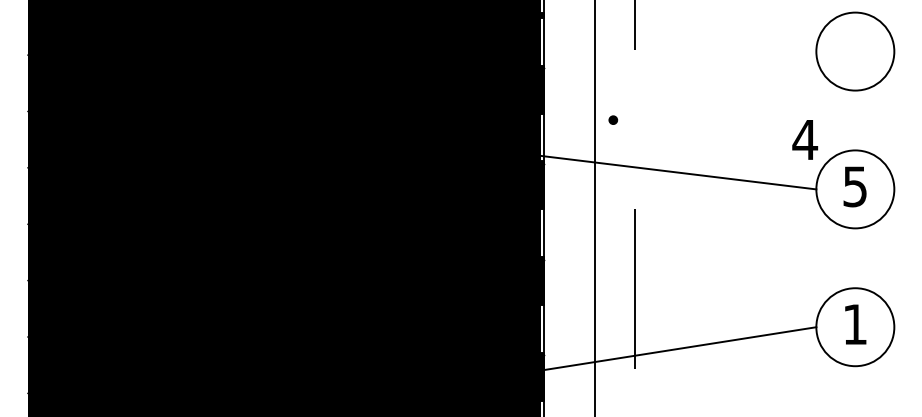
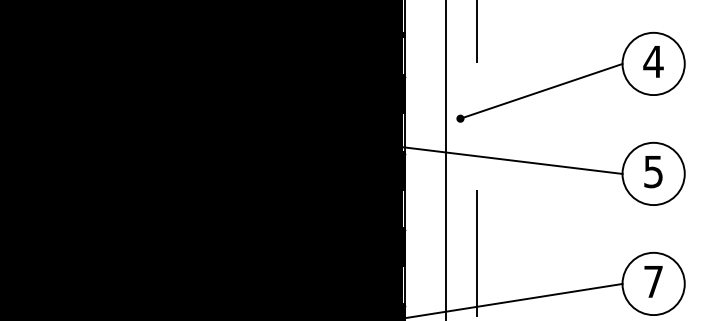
line: (714, 85) -> (541, 91), added
text: (805, 139) -> (653, 61), moved
text: (854, 324) -> (652, 281), 1 -> 7

